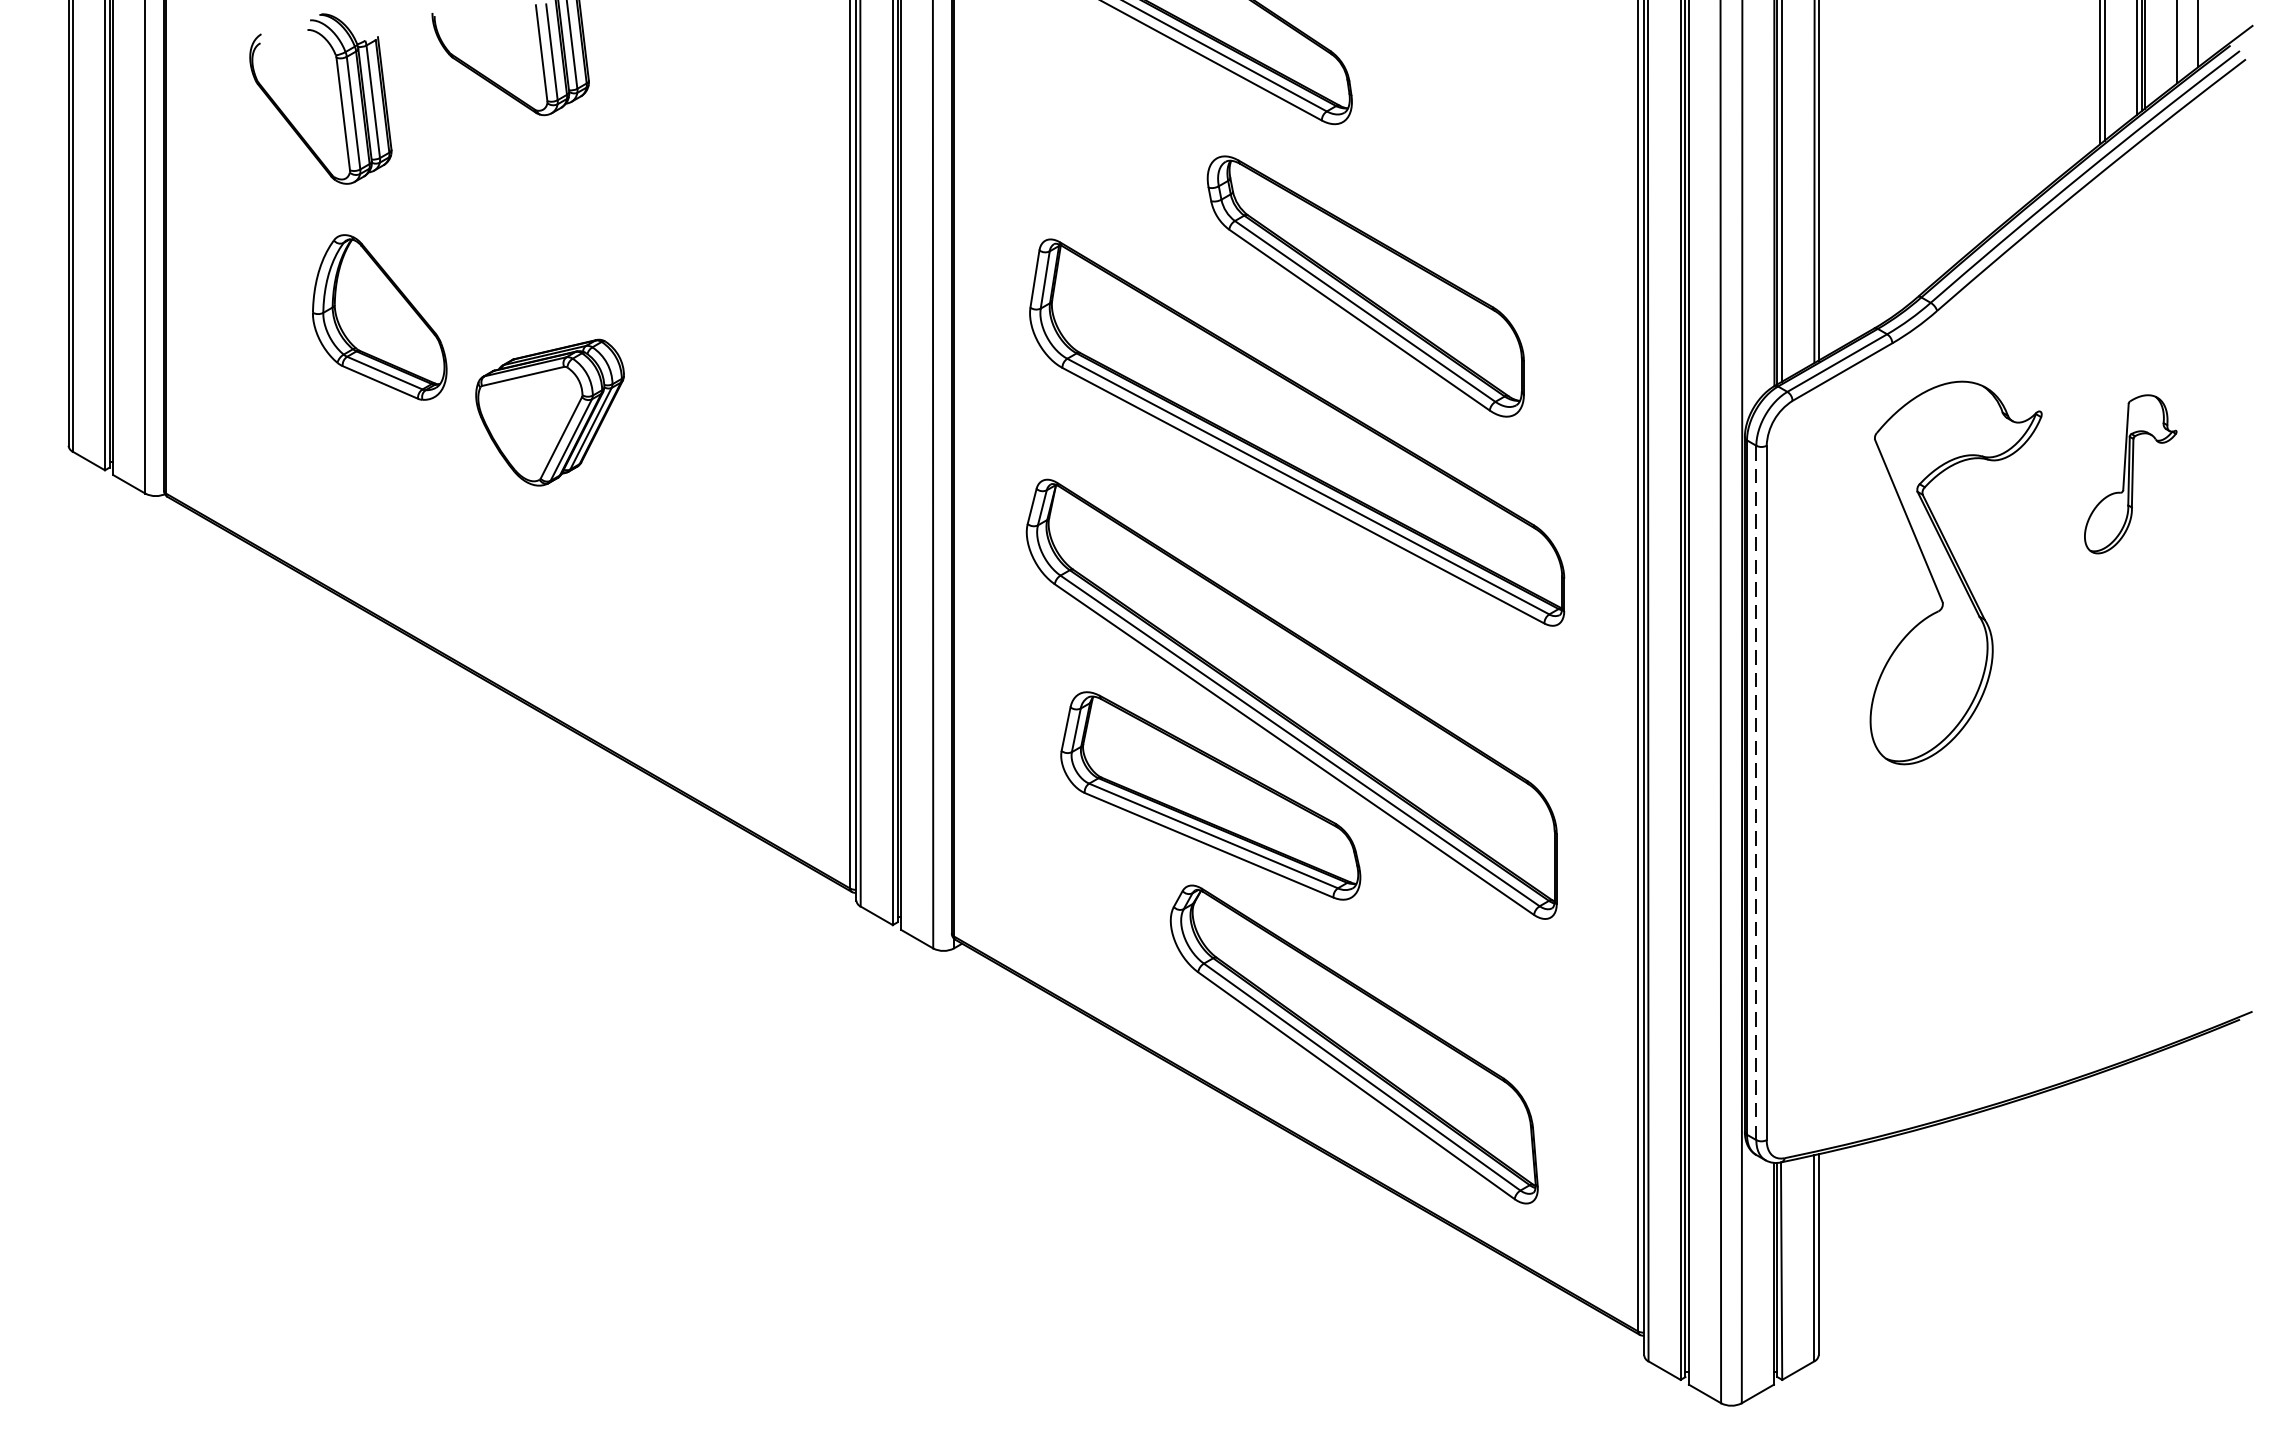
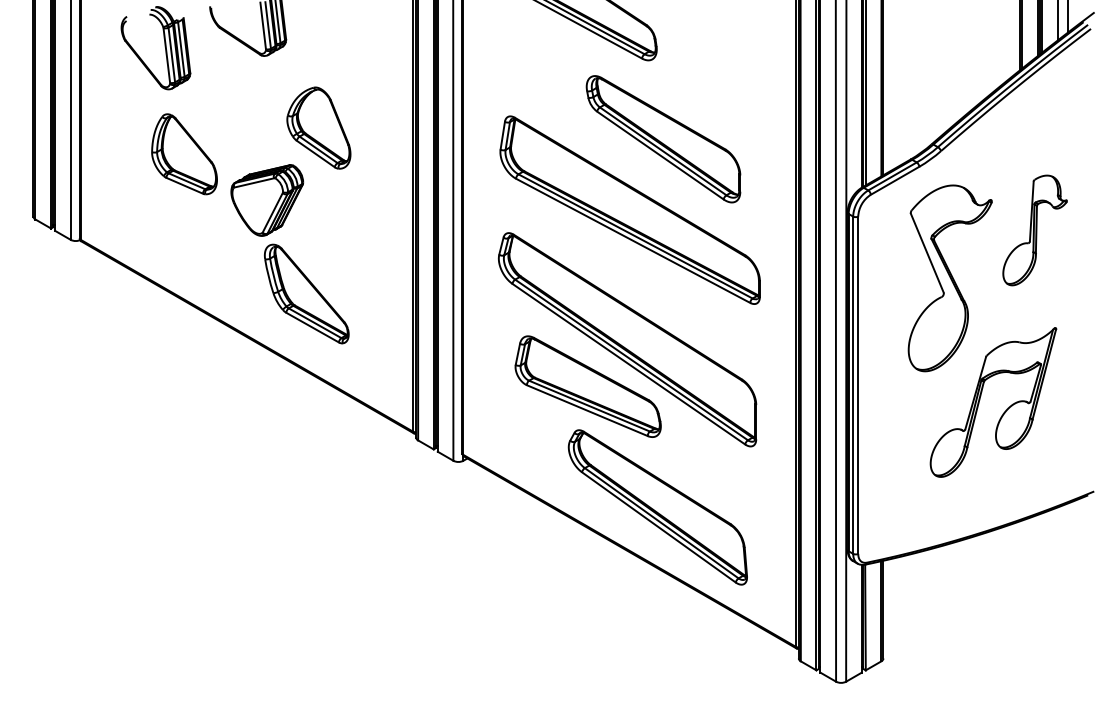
part: (655, 262) -> (318, 127), added
part: (2129, 474) -> (1034, 230), size x1.43
part: (630, 604) -> (306, 293), added
line: (1756, 793) -> (853, 385), dashed -> solid
part: (2018, 824) -> (980, 400), added

